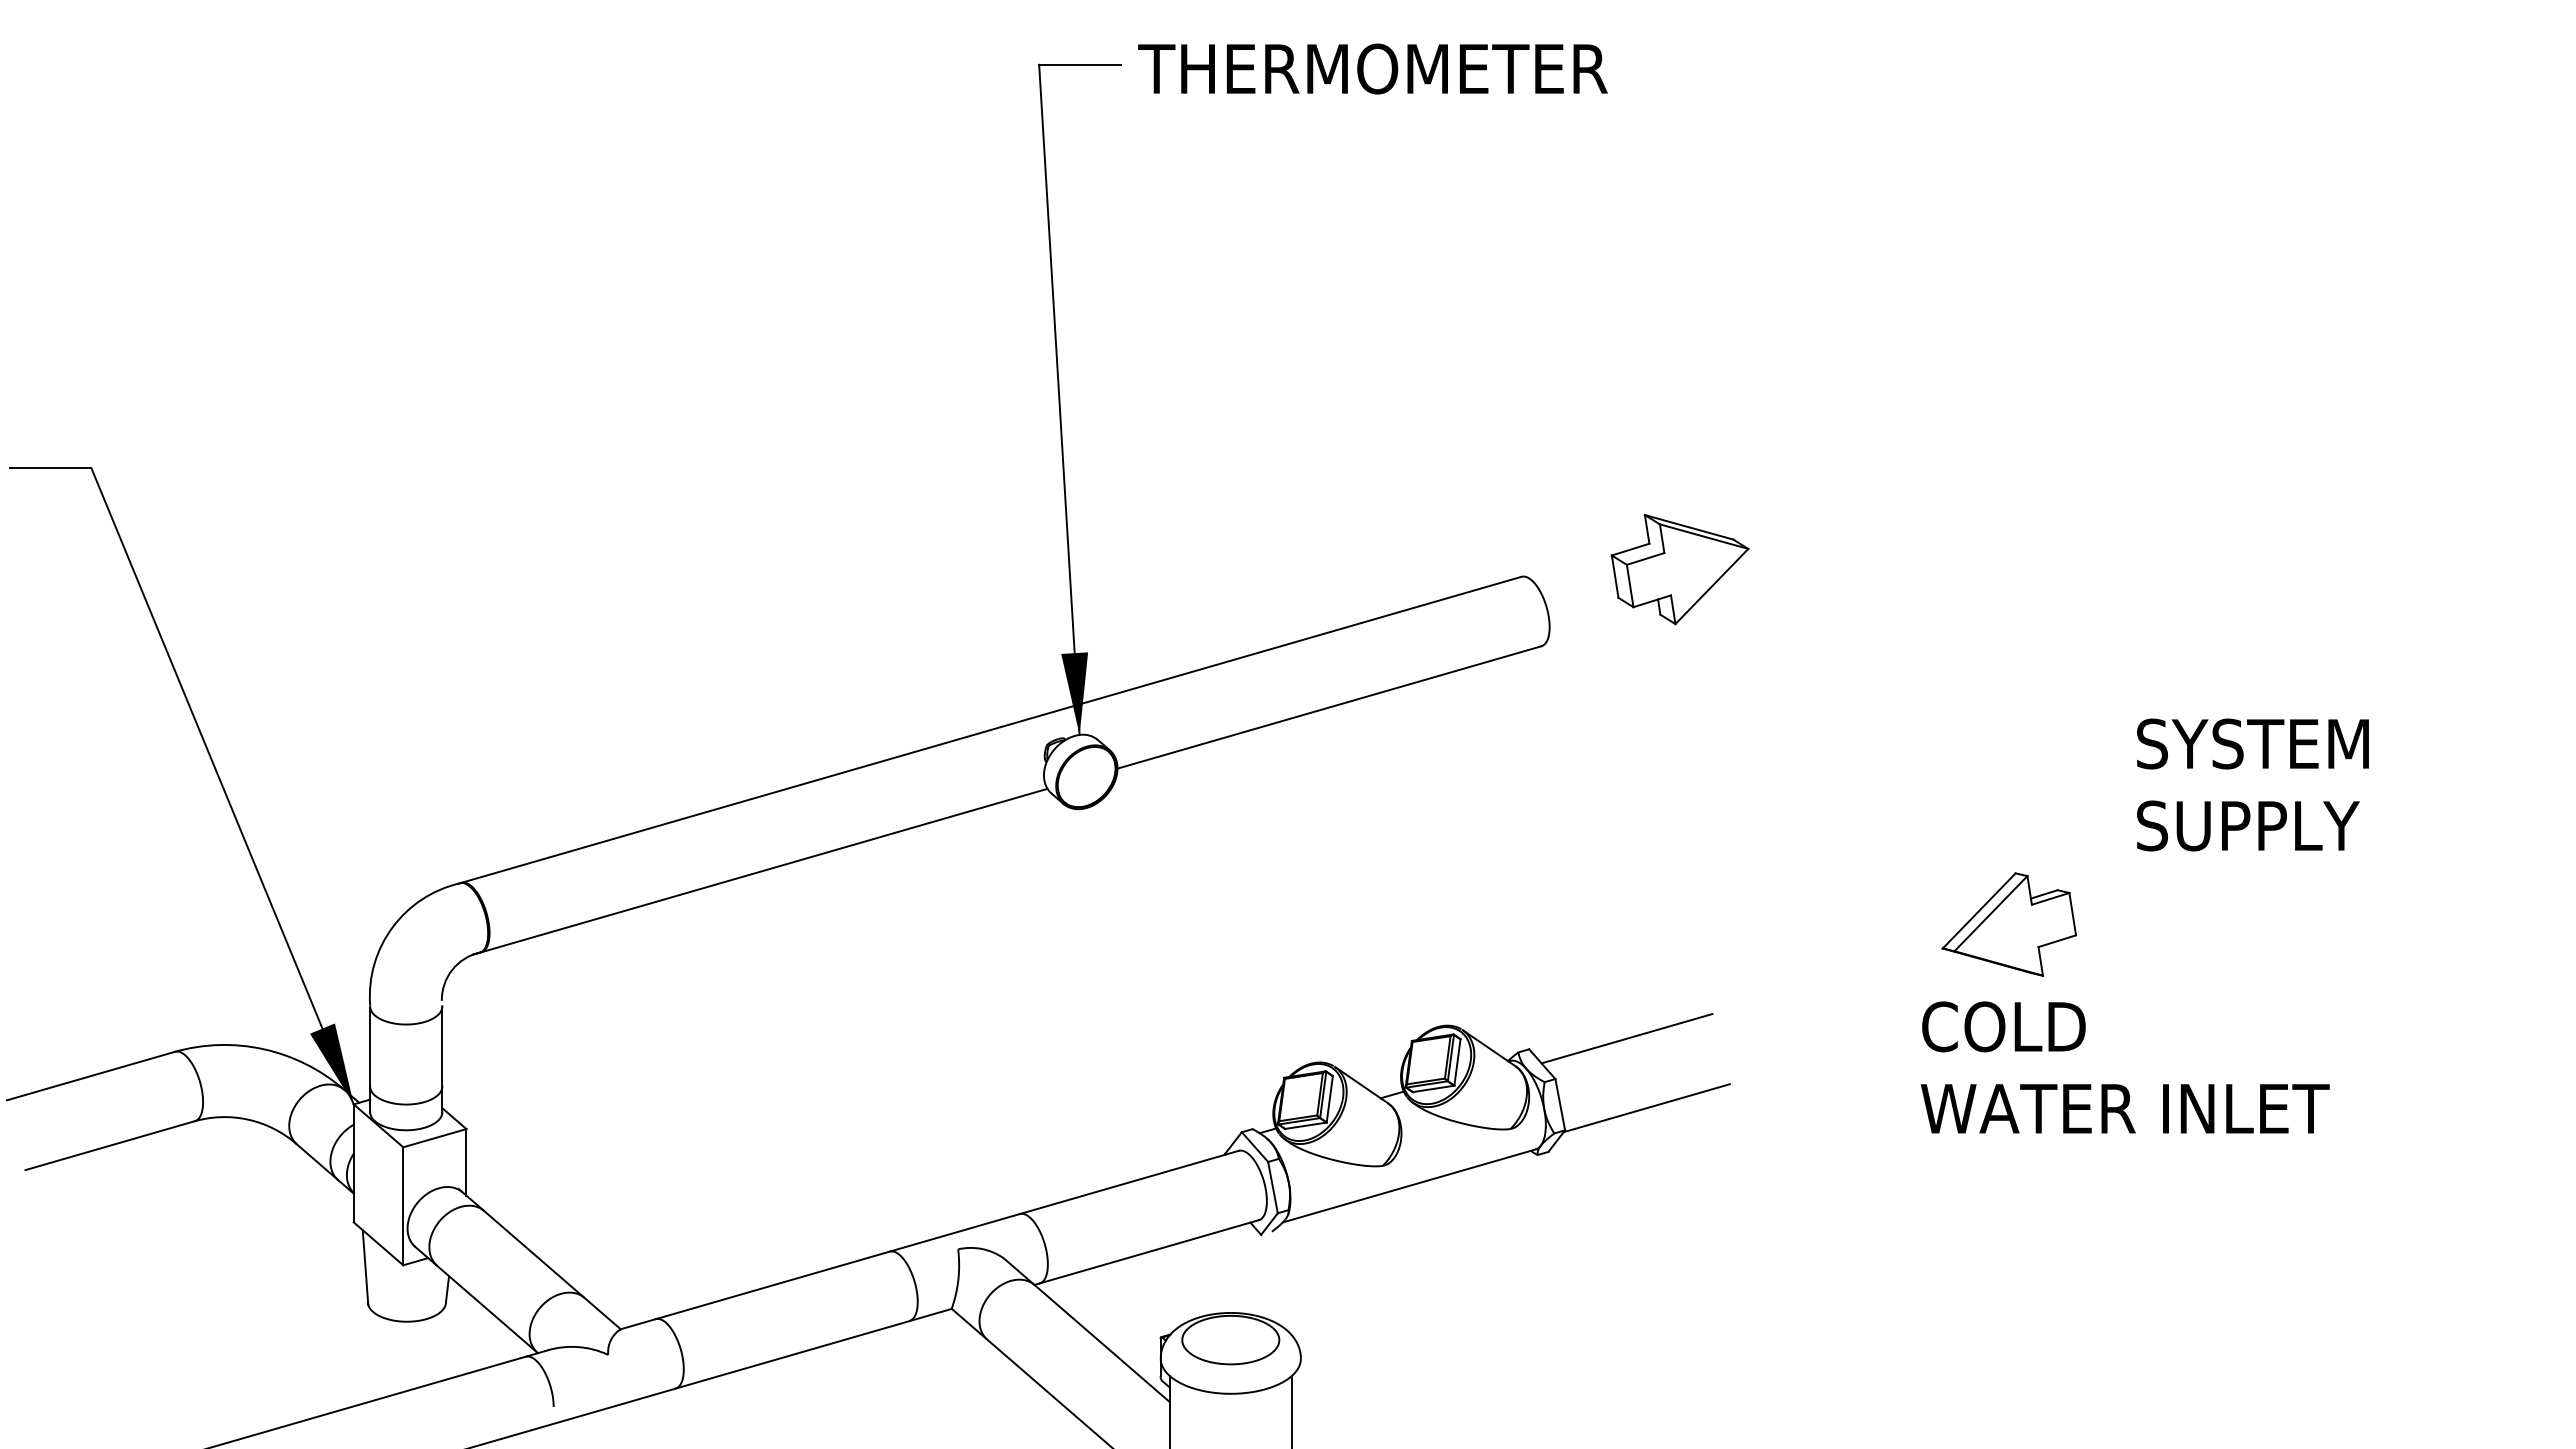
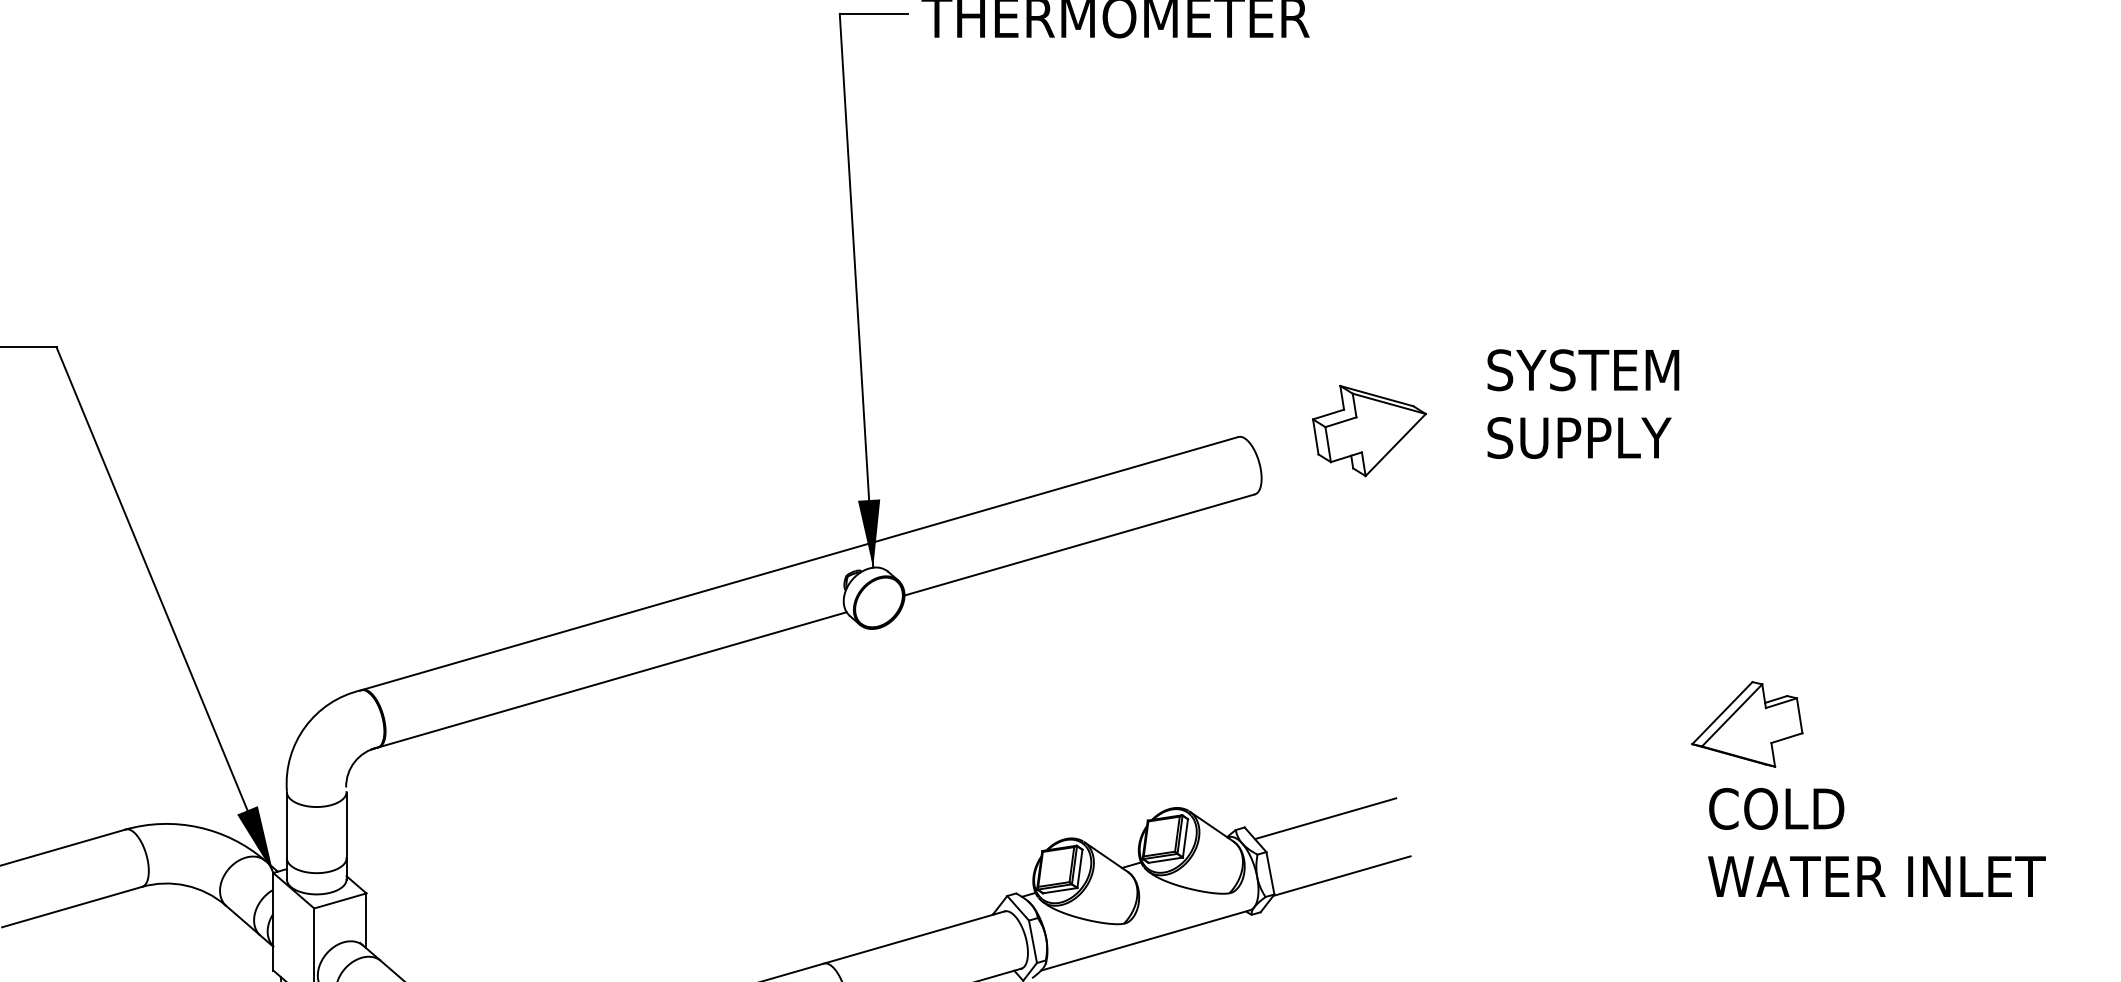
text: (2252, 784) -> (1582, 403), moved
part: (2009, 924) -> (1747, 724), moved
text: (2124, 1067) -> (1876, 842), moved

